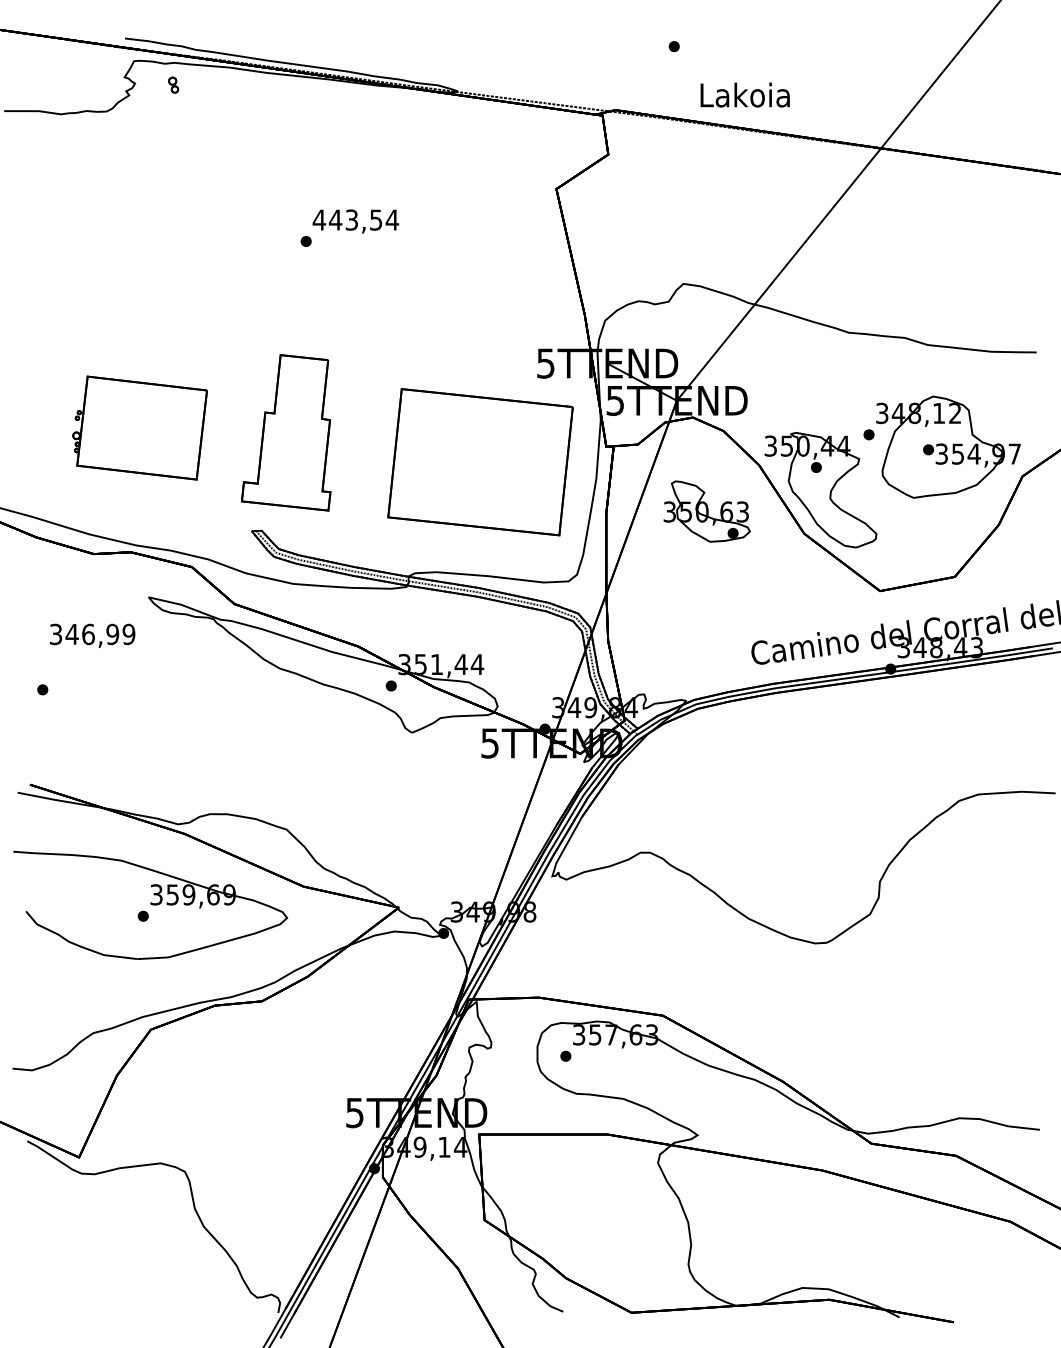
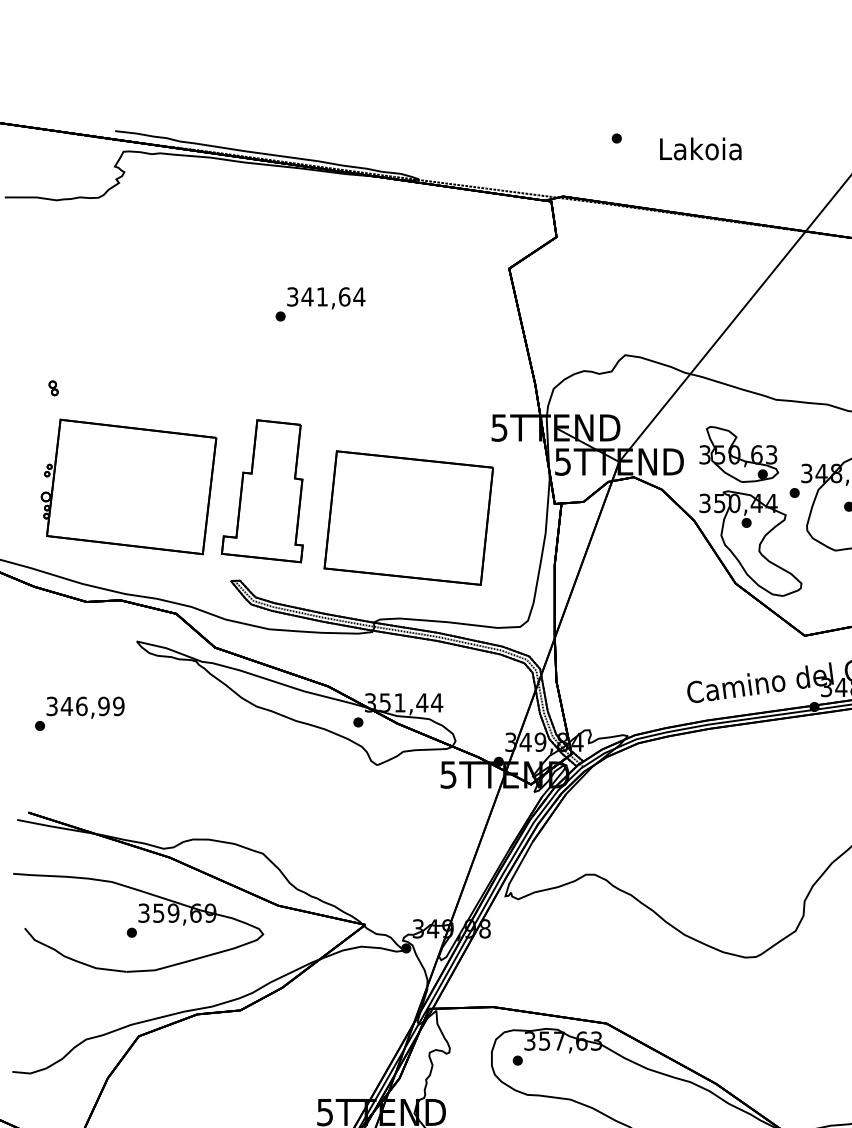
part: (173, 84) -> (53, 387), moved
text: (744, 94) -> (700, 148), moved
text: (347, 219) -> (318, 296), 443,54 -> 341,64
part: (139, 427) -> (128, 486), size x1.43
part: (480, 462) -> (408, 518), moved
part: (706, 511) -> (738, 454), moved
text: (92, 635) -> (85, 707), moved

